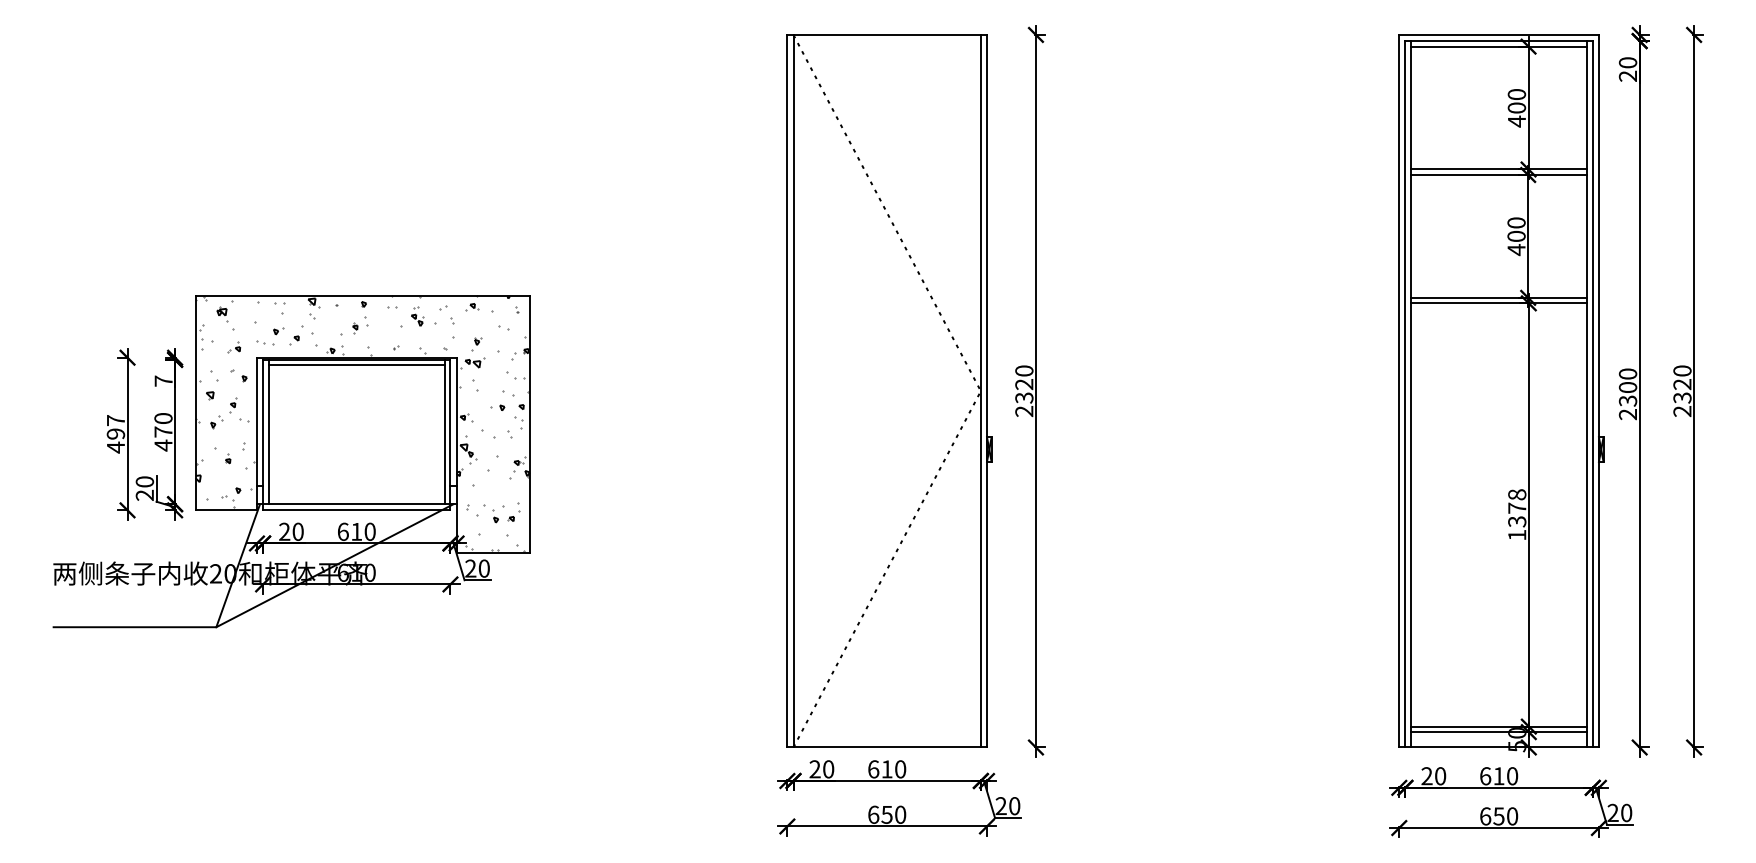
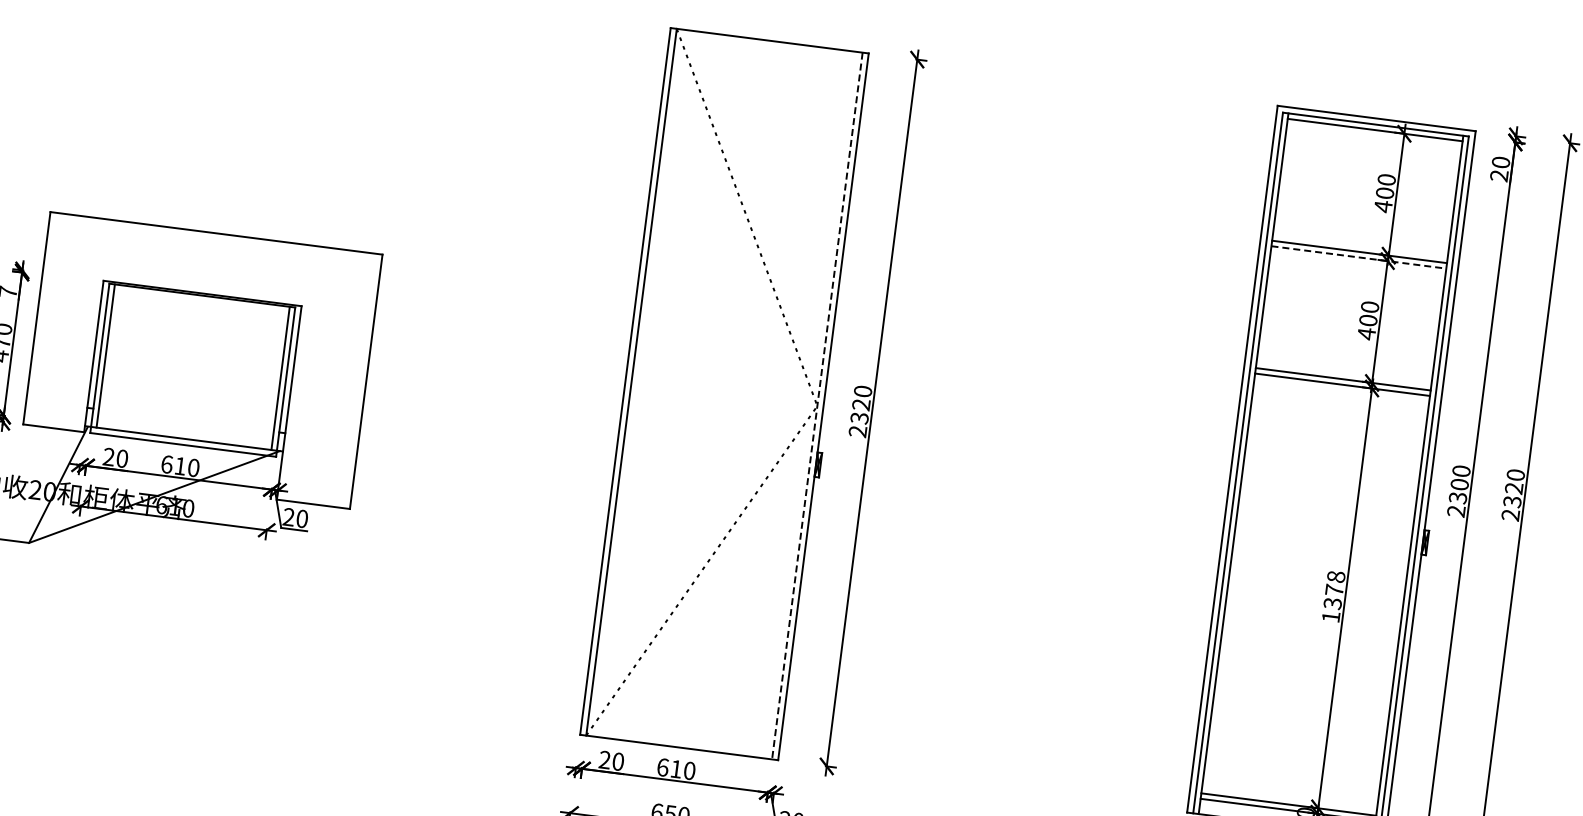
line: (1499, 175) -> (1359, 257), solid -> dashed
line: (356, 365) -> (201, 301), removed
line: (980, 391) -> (816, 406), solid -> dashed
hatch: (362, 423) -> (199, 359), removed

